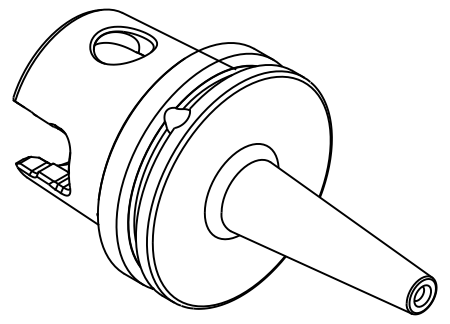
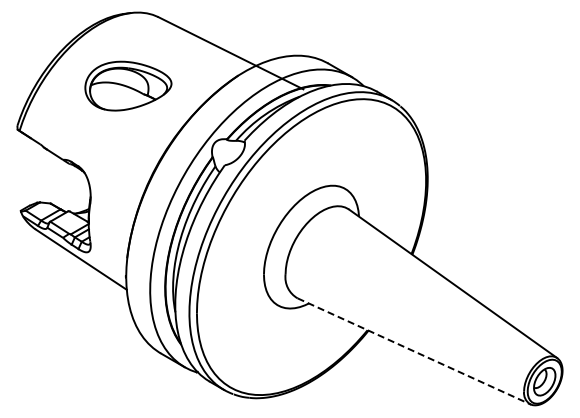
part: (123, 45) -> (128, 85), moved
line: (321, 272) -> (414, 351), solid -> dashed

